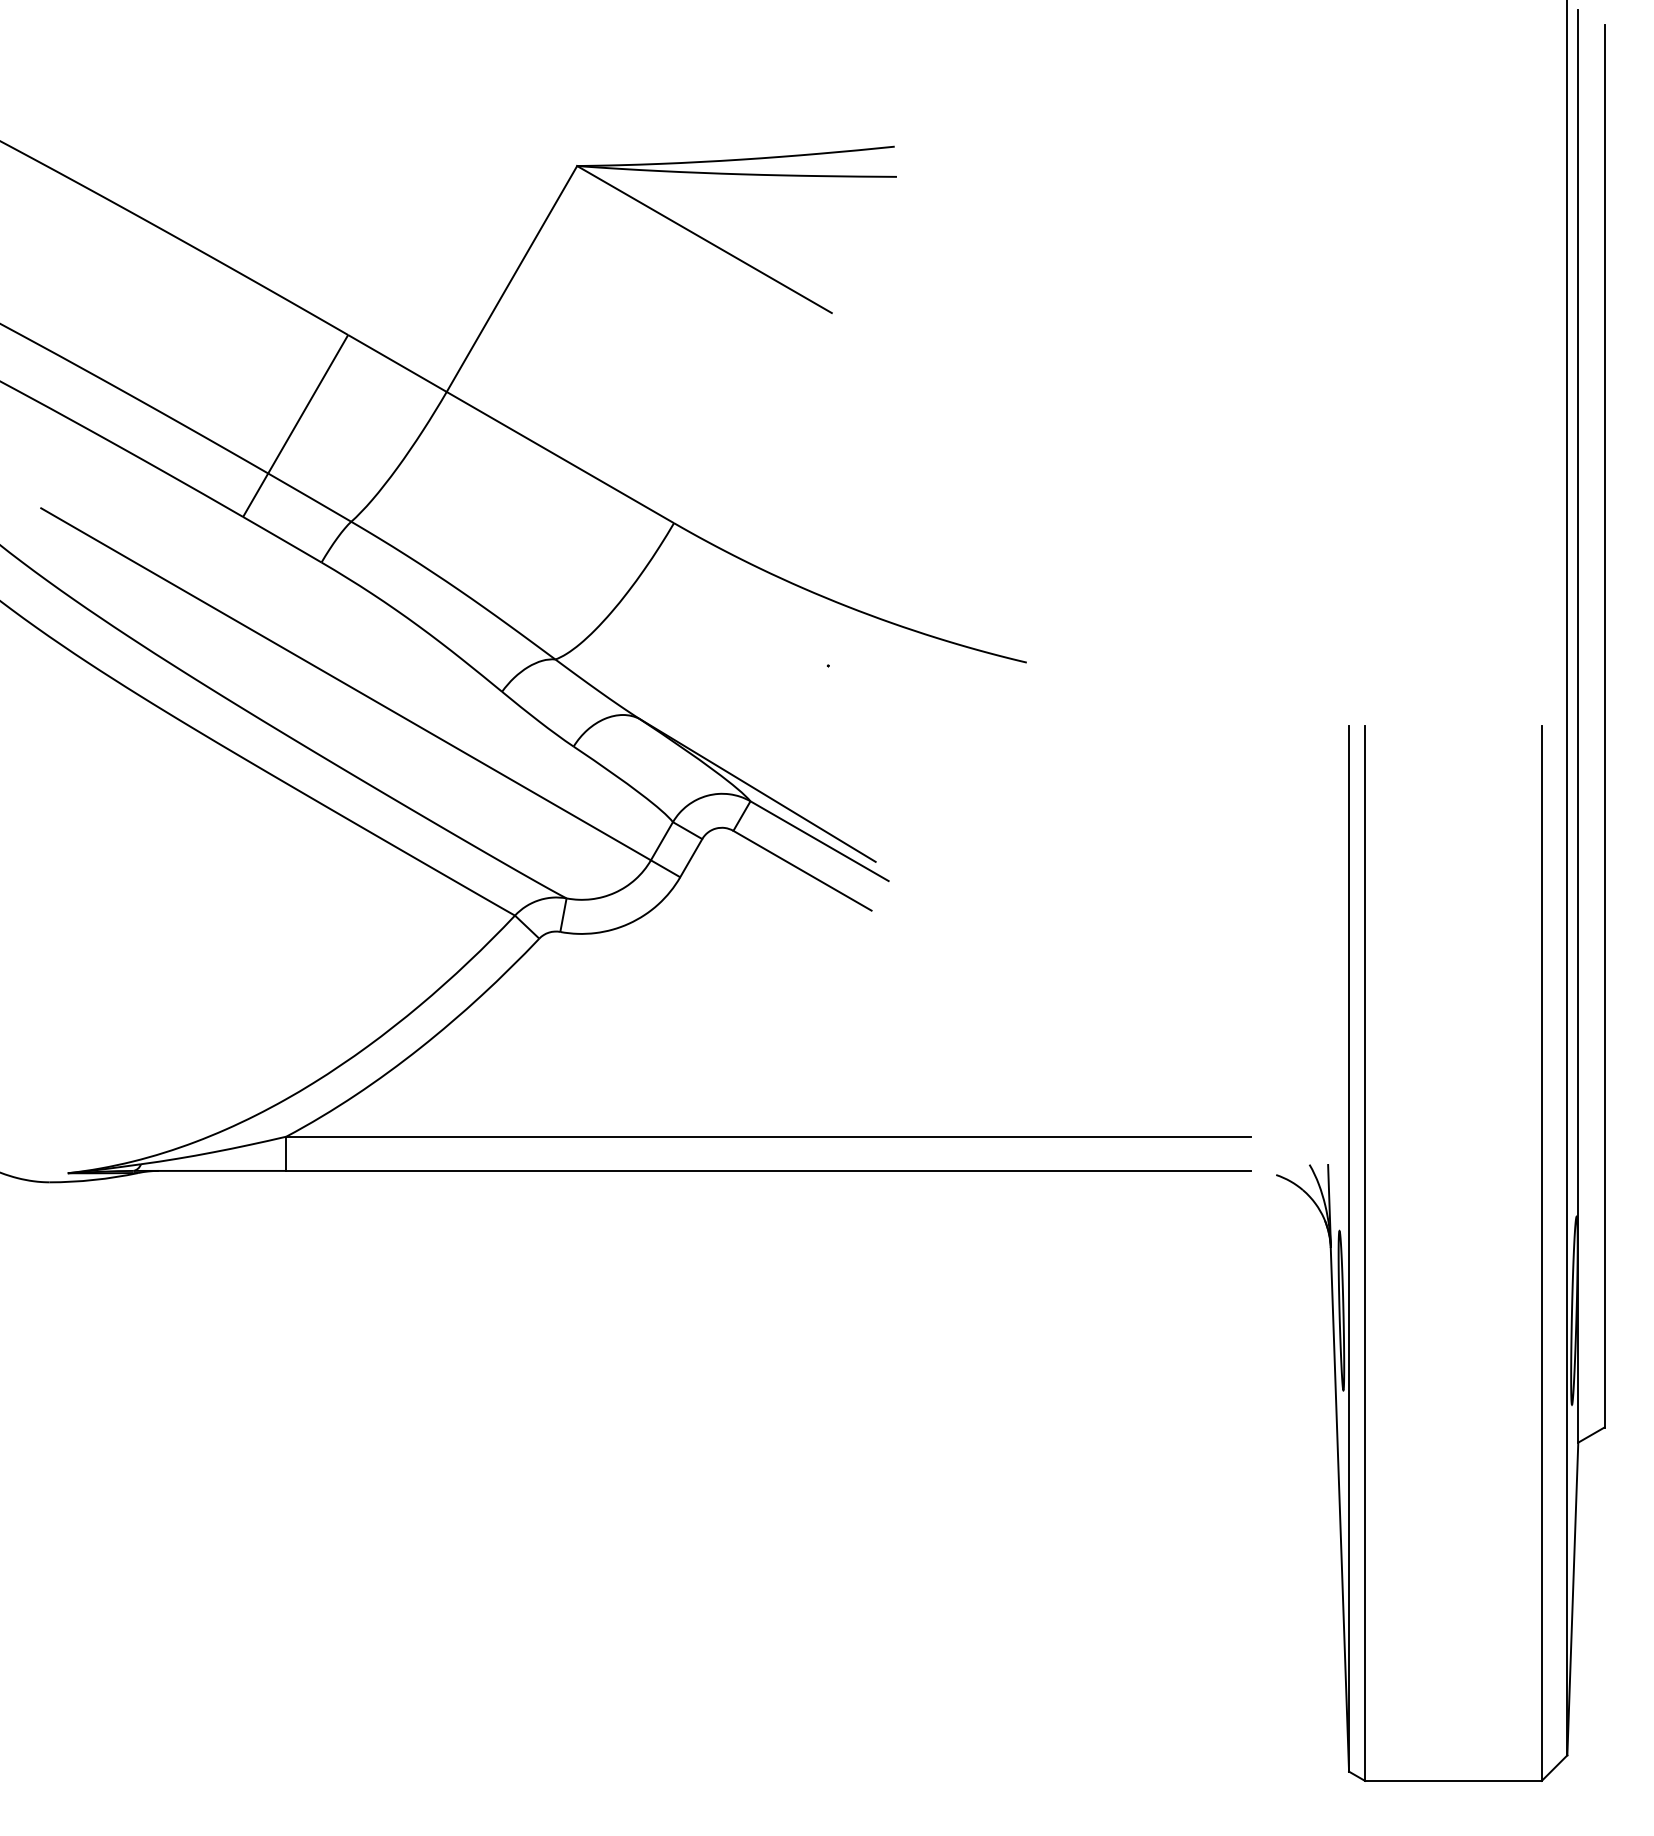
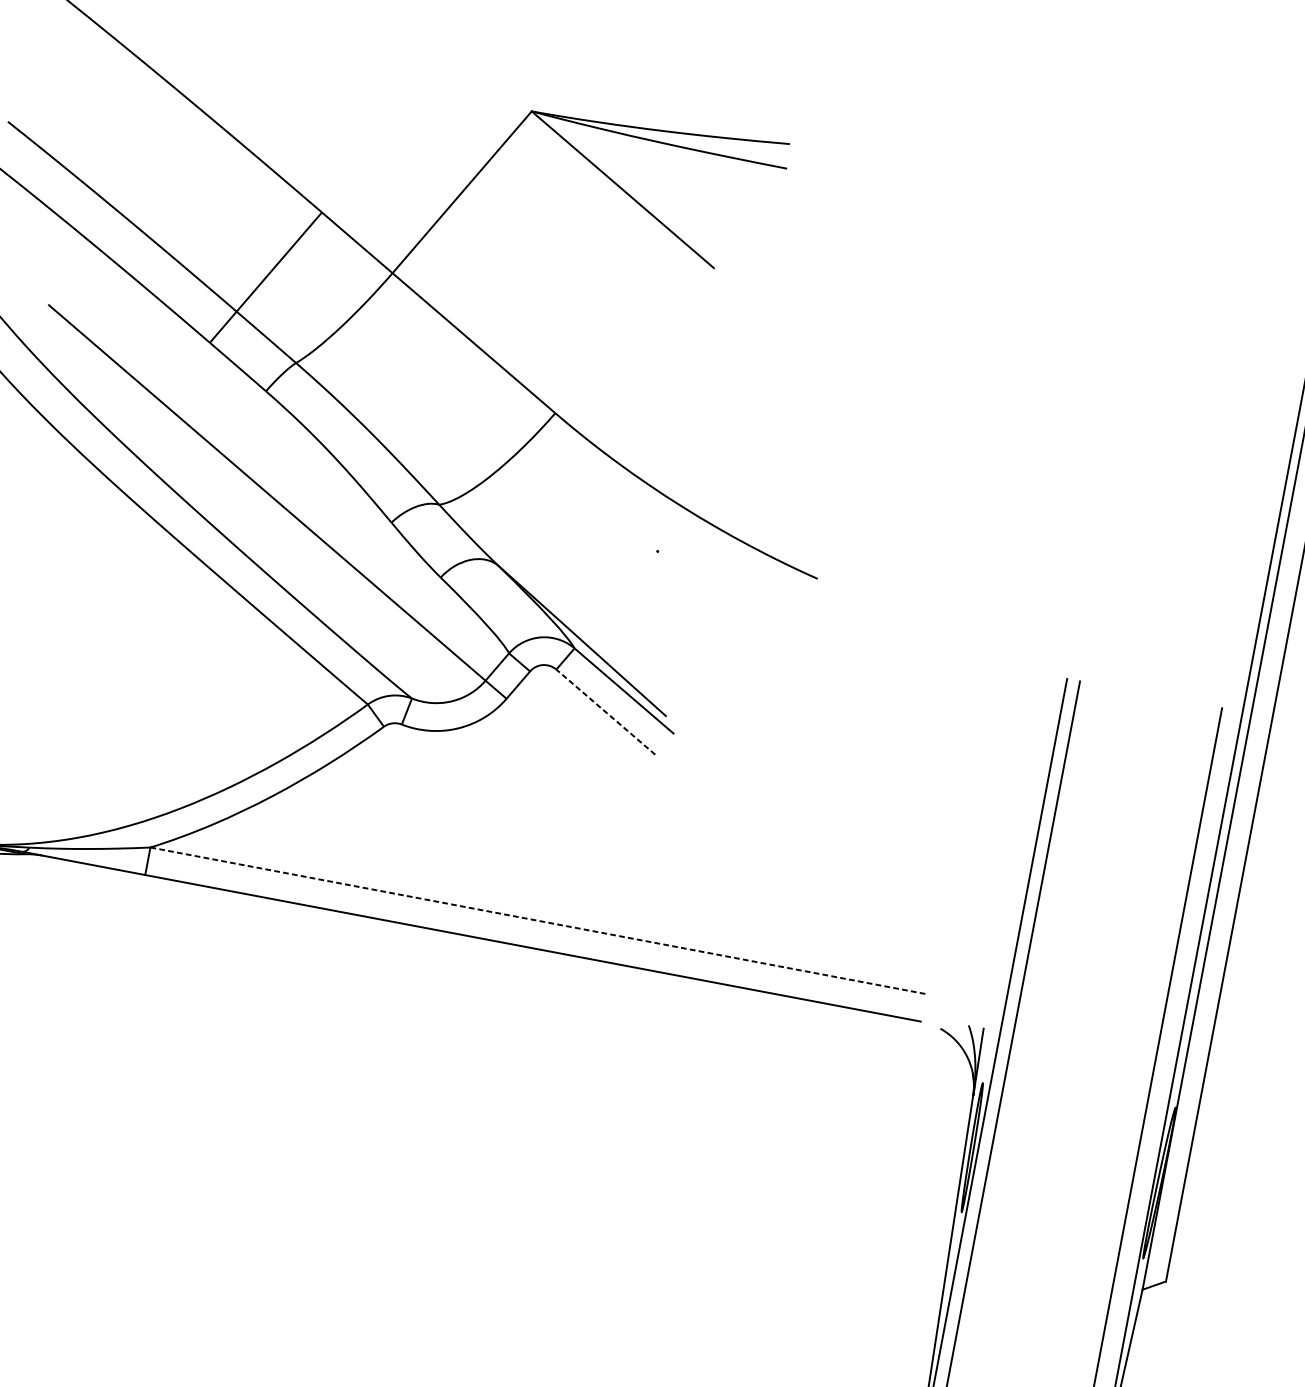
line: (802, 870) -> (605, 711), solid -> dashed
line: (769, 1136) -> (538, 920), solid -> dashed

